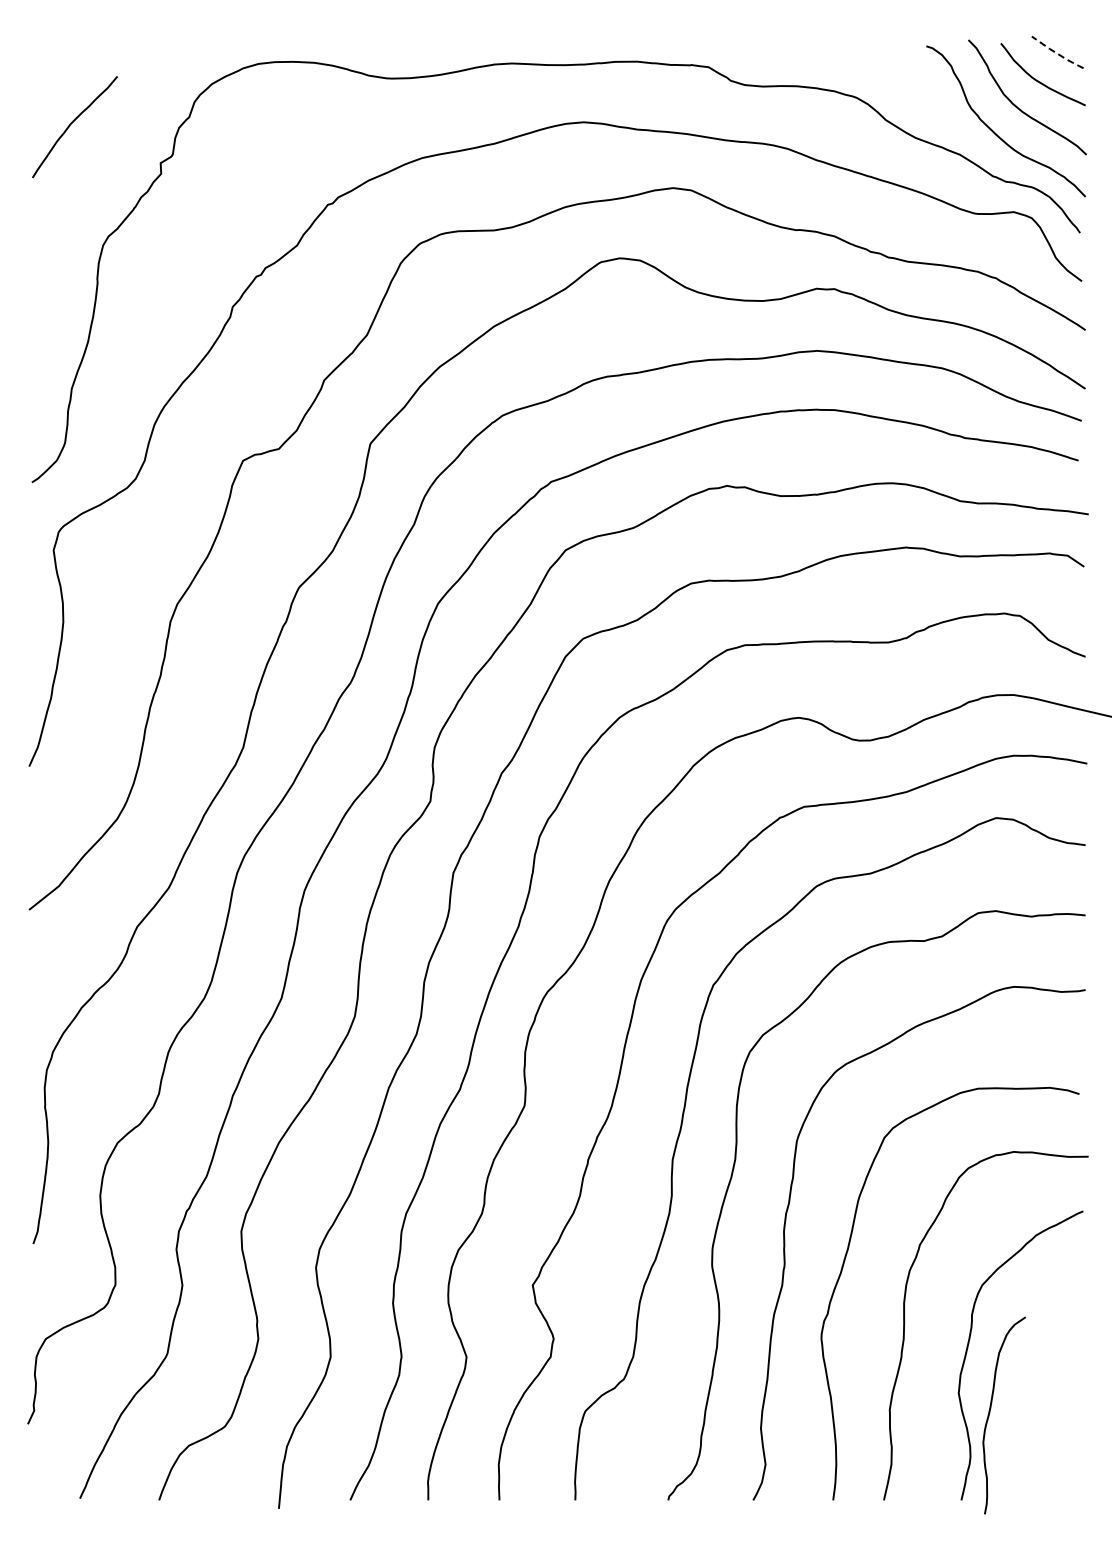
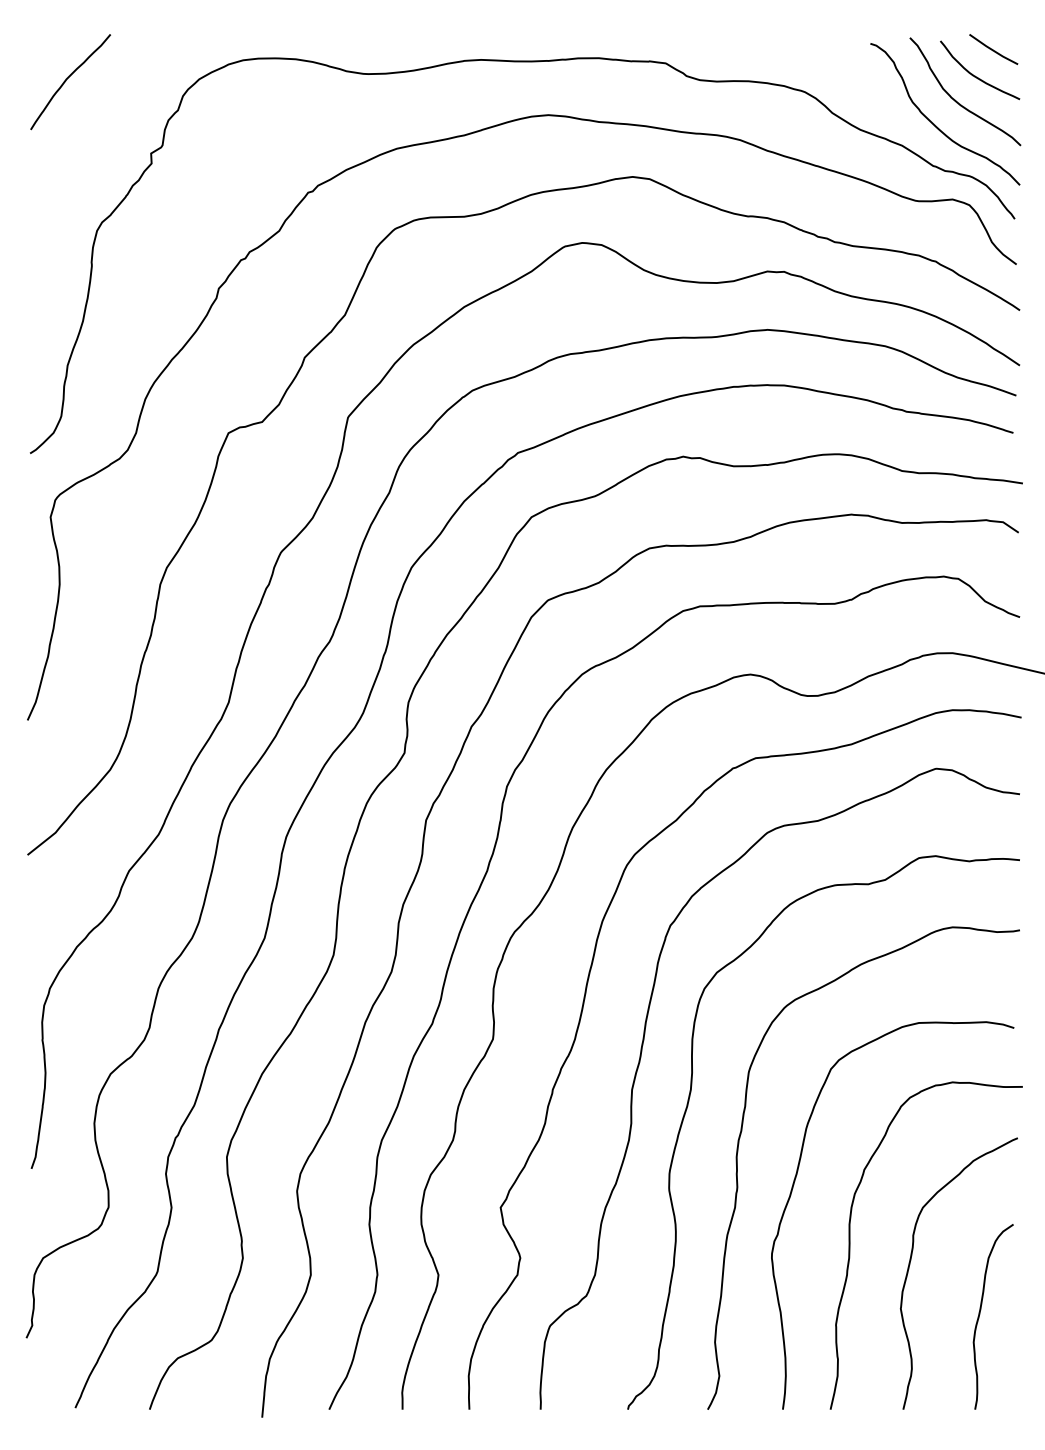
line: (1057, 53) -> (993, 50), dashed -> solid
curve: (70, 126) -> (66, 81), moved
curve: (990, 1413) -> (980, 1314), moved

